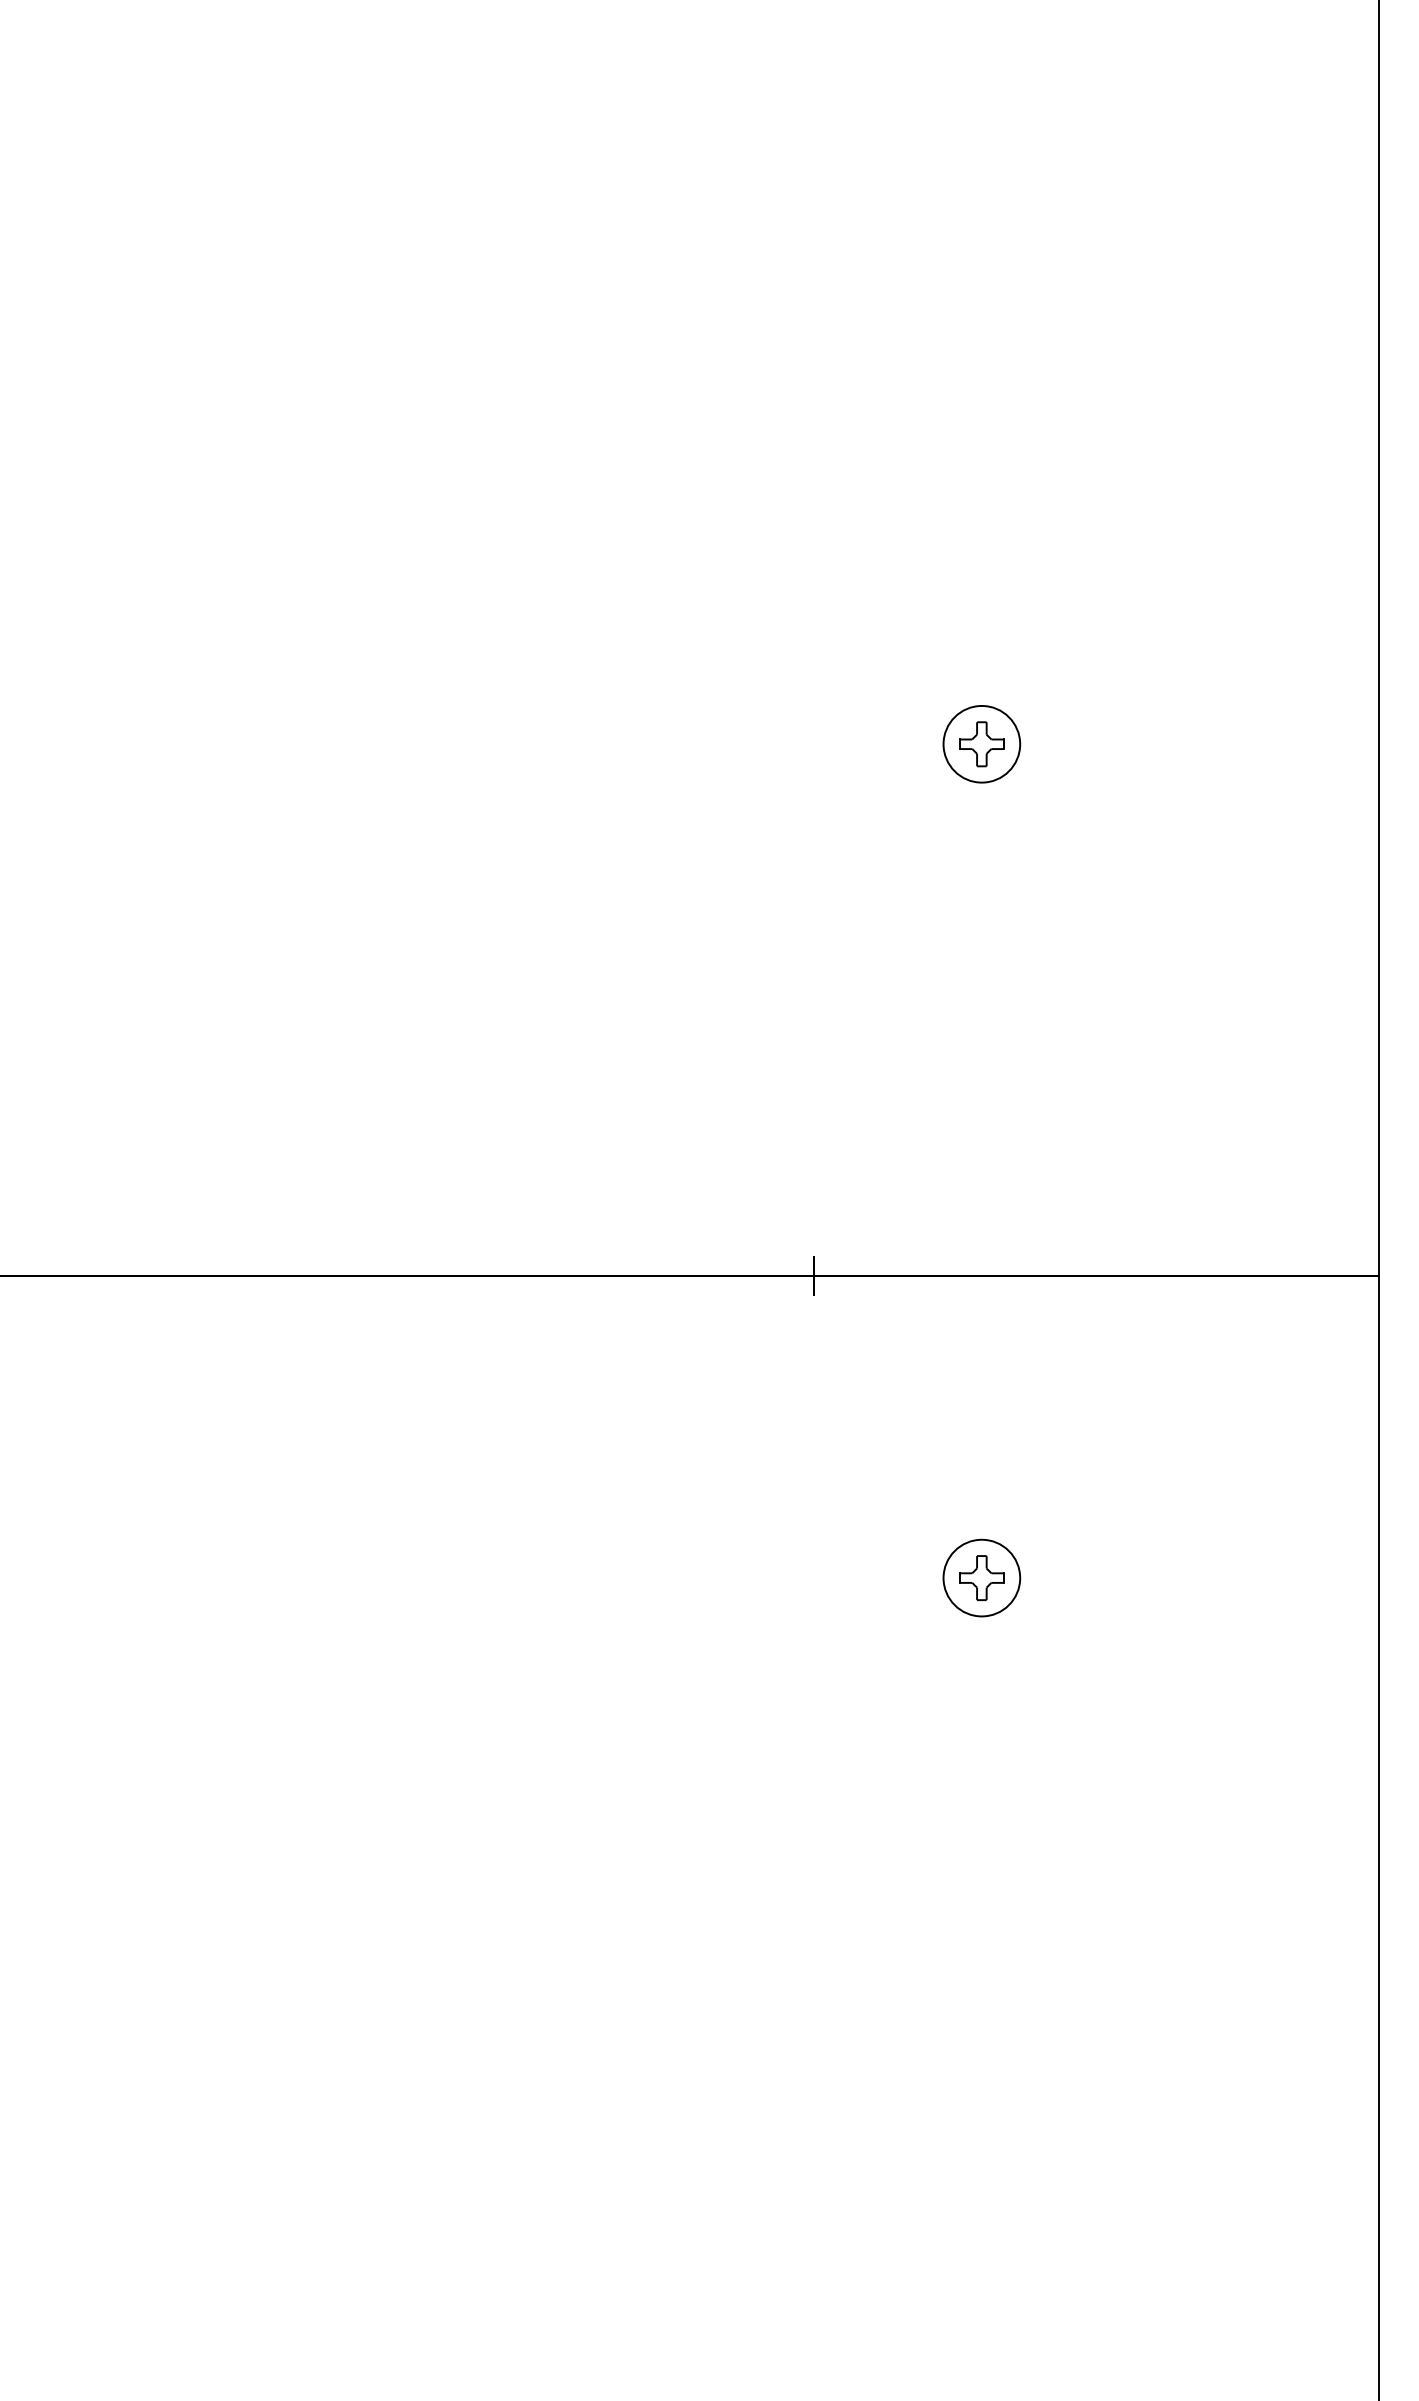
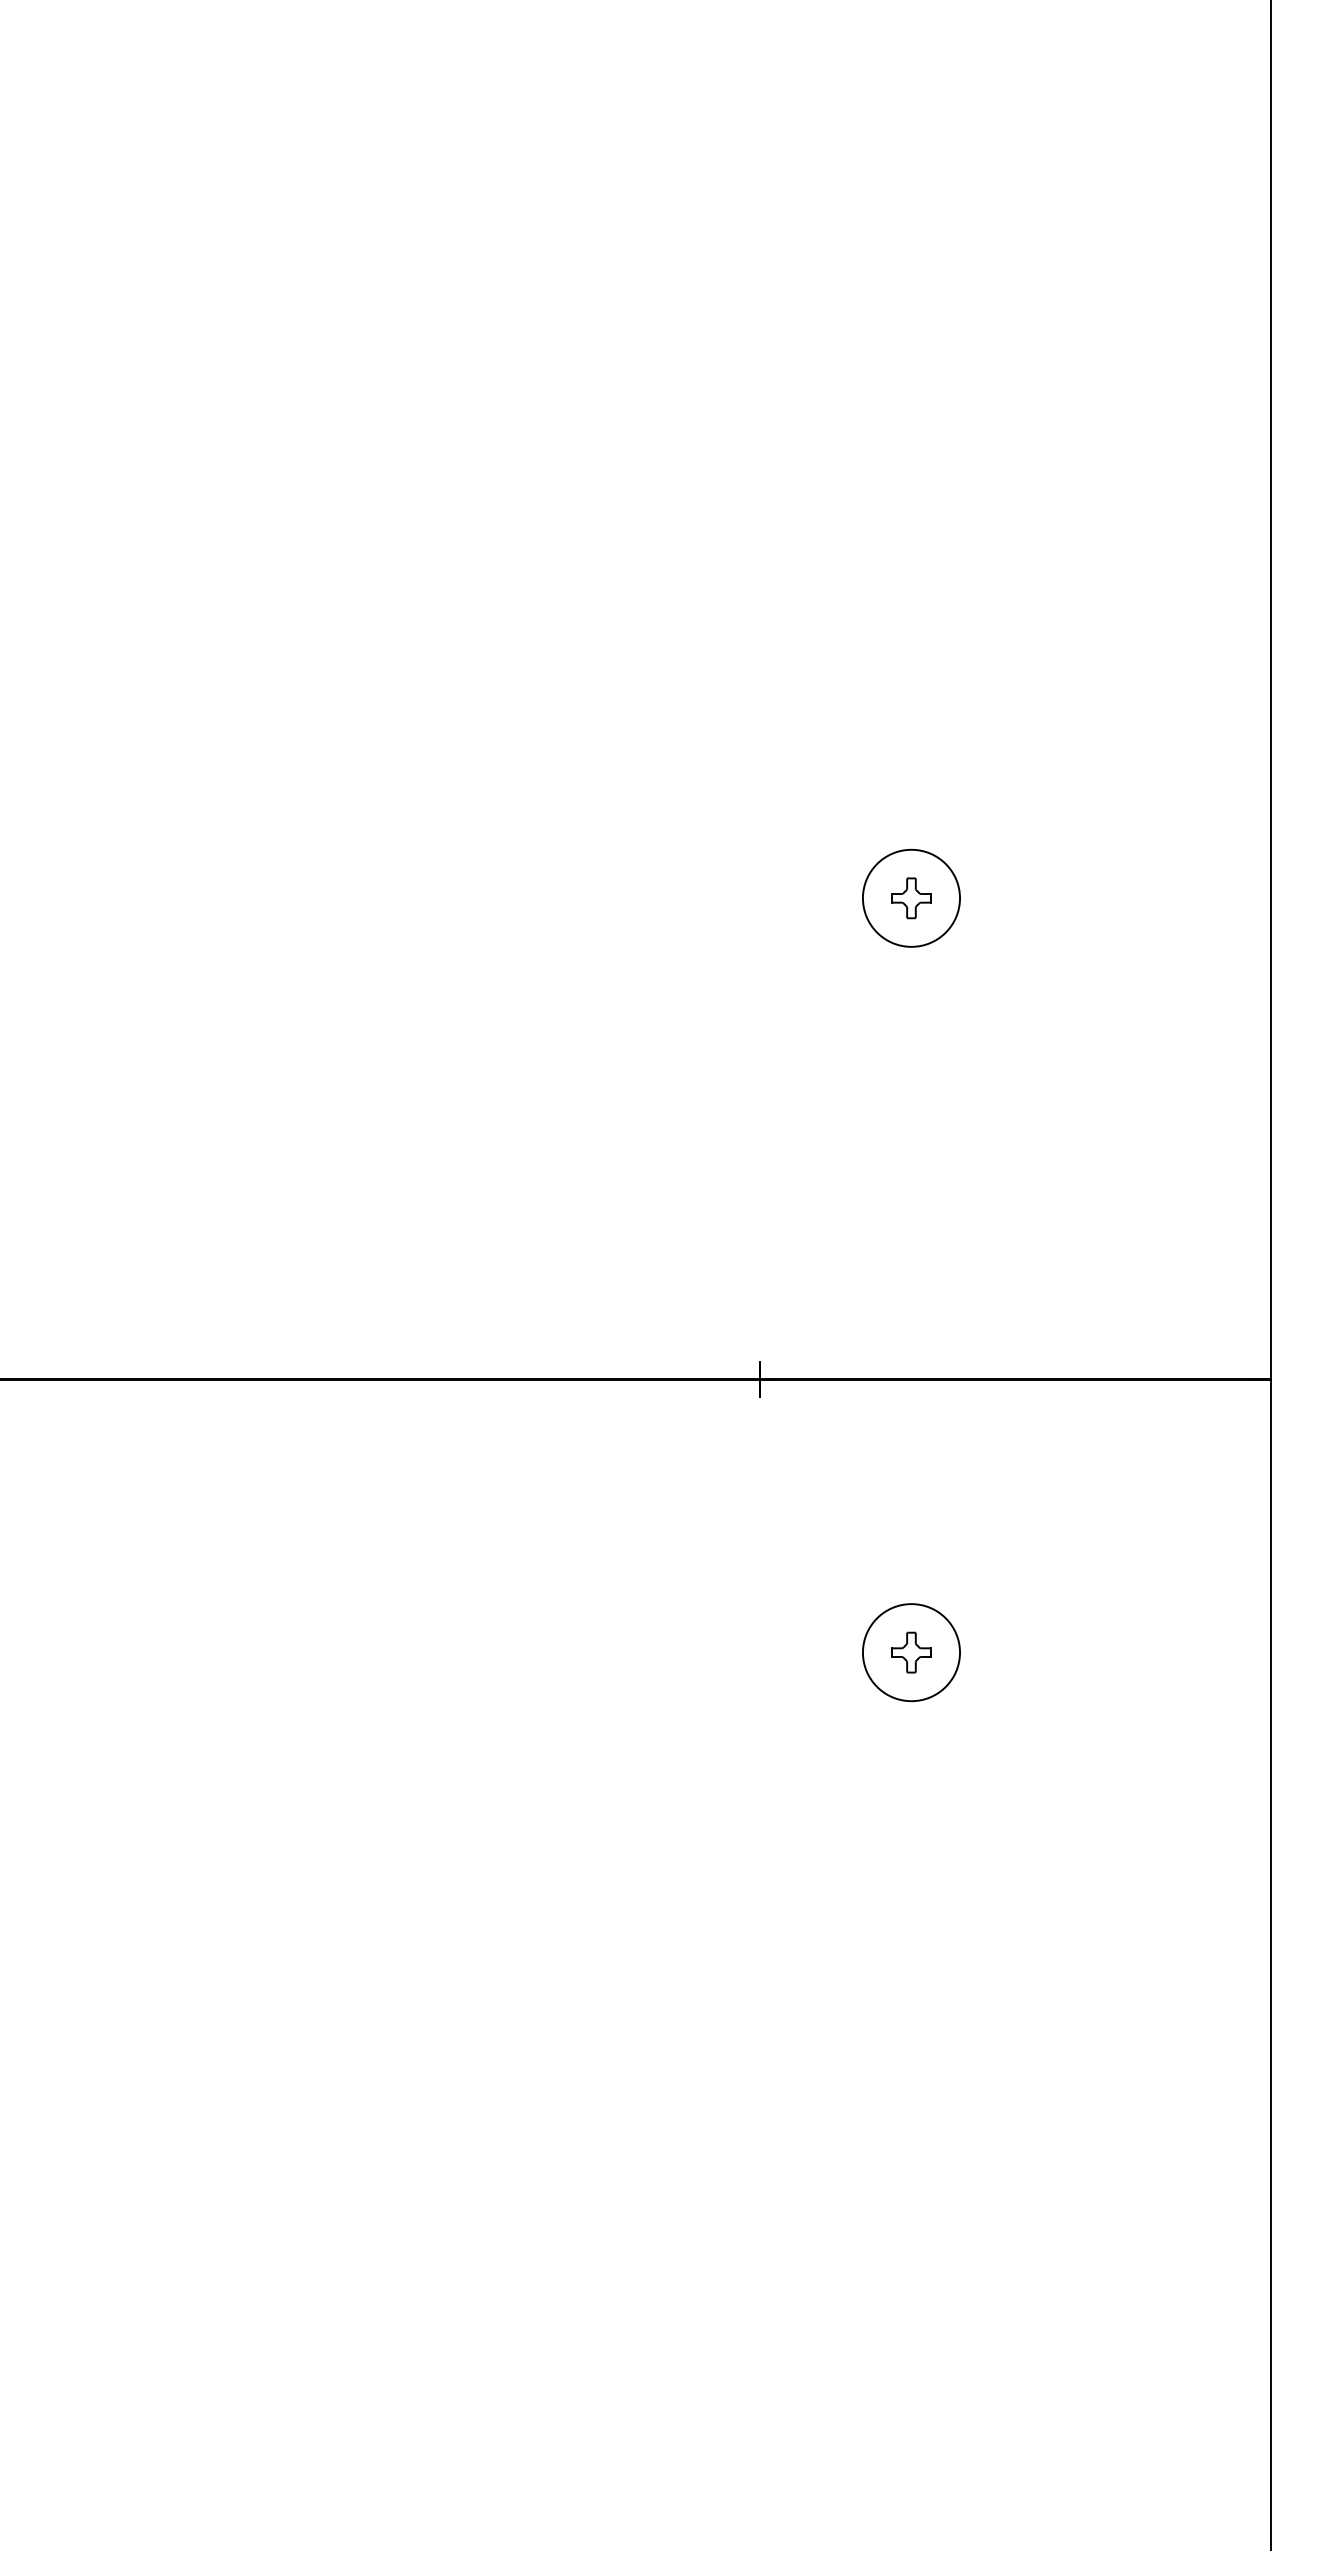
circle: (981, 744) -> (911, 898), size x1.4
circle: (981, 1577) -> (911, 1652), size x1.4

